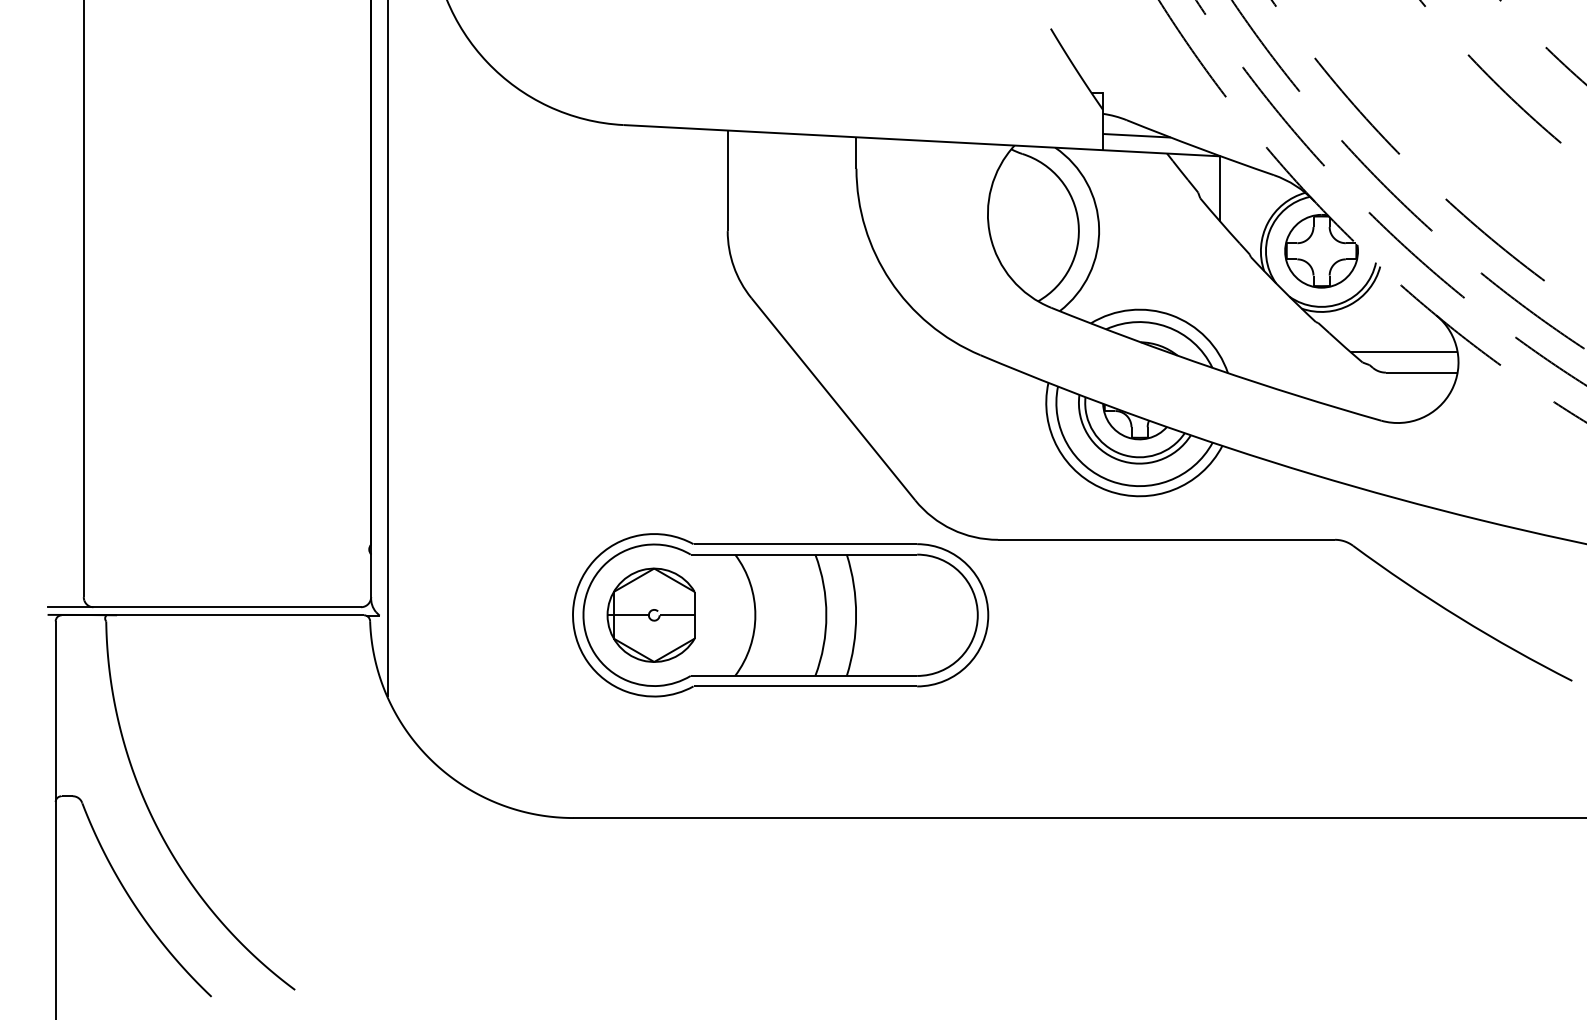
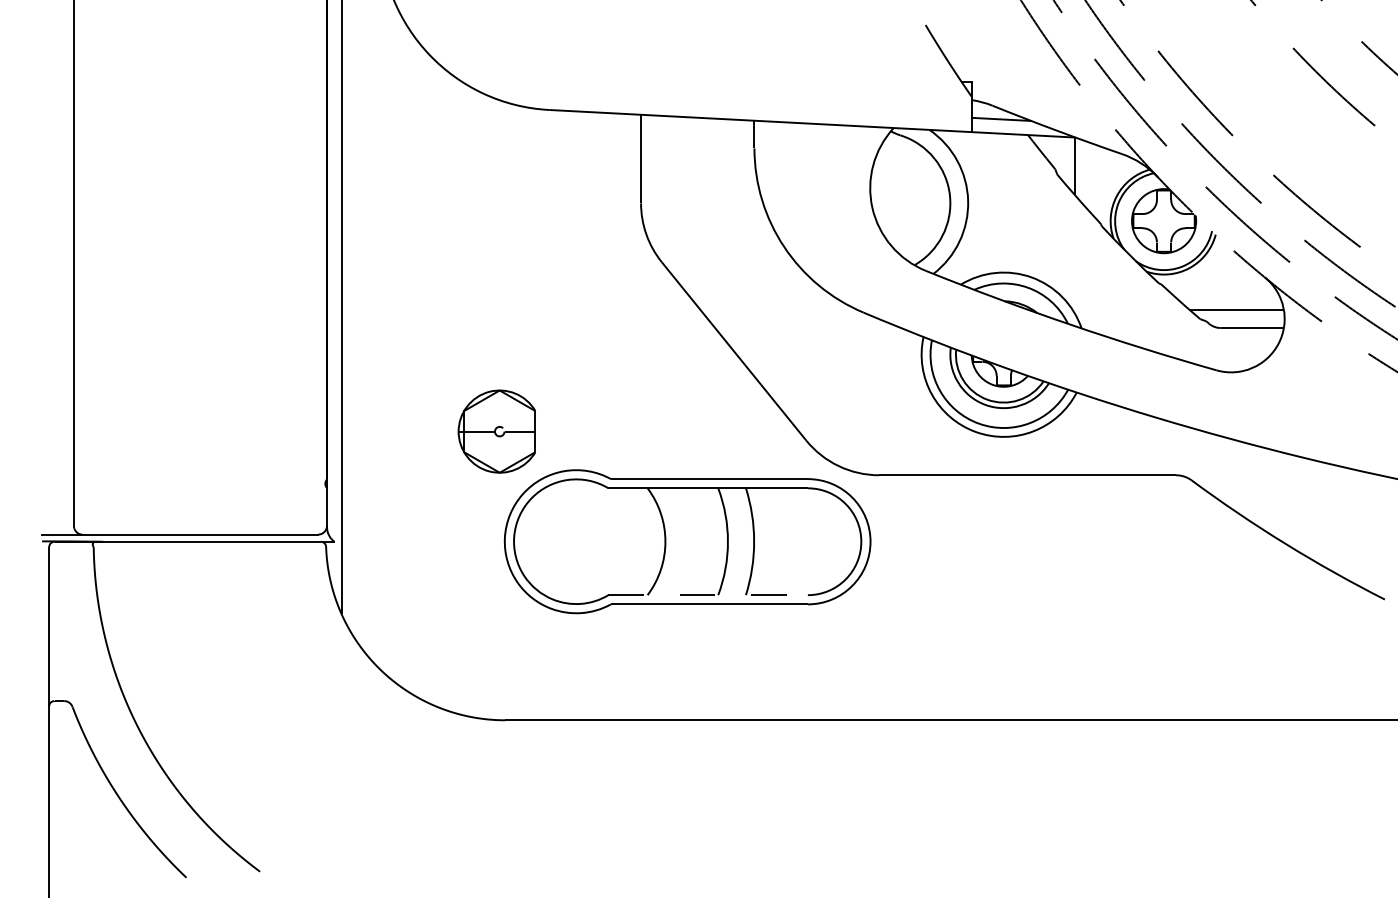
part: (650, 614) -> (496, 430), moved
line: (804, 675) -> (708, 594), solid -> dashed

